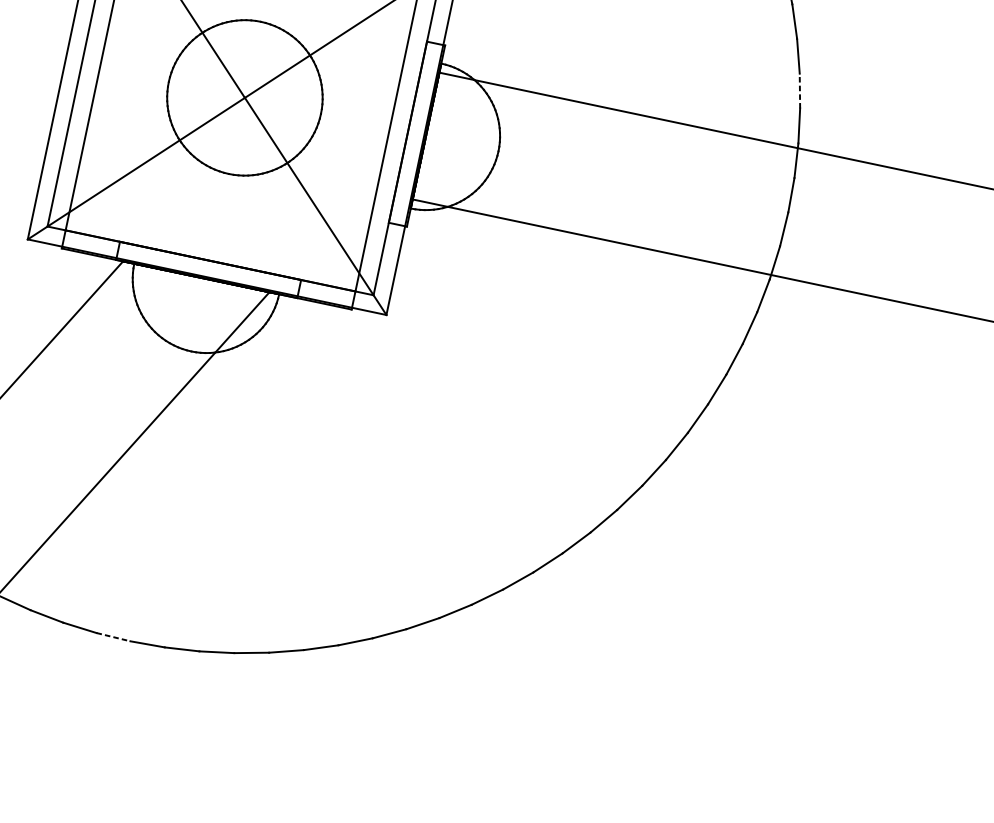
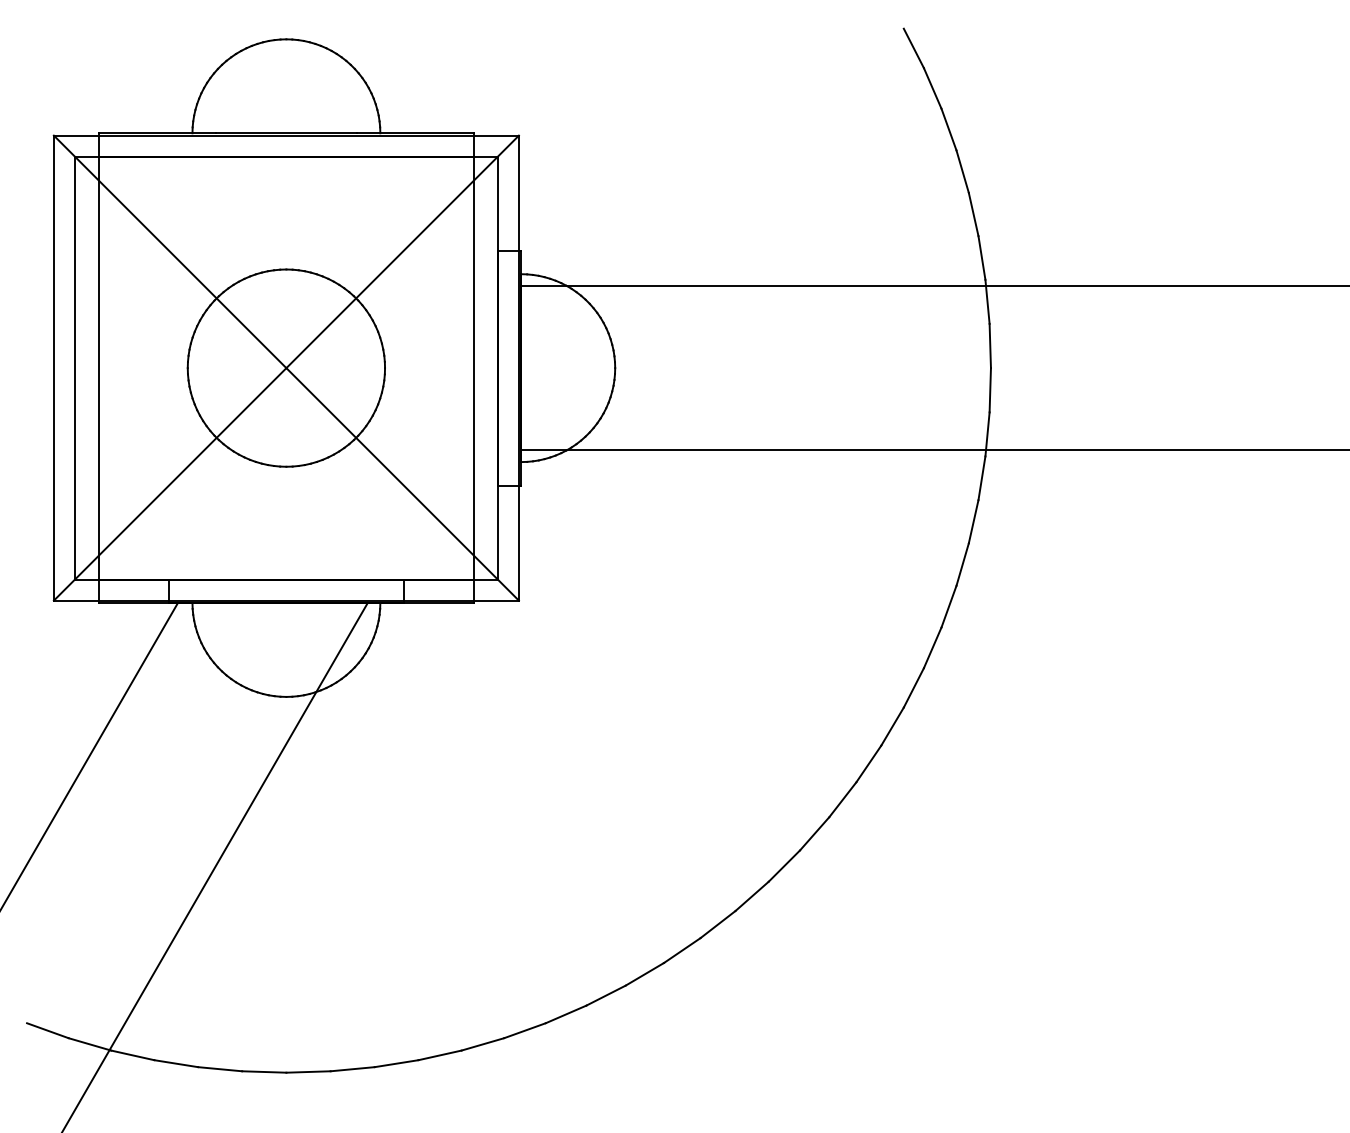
line: (799, 91) -> (973, 214), dashed -> solid
line: (113, 637) -> (264, 1072), dashed -> solid

